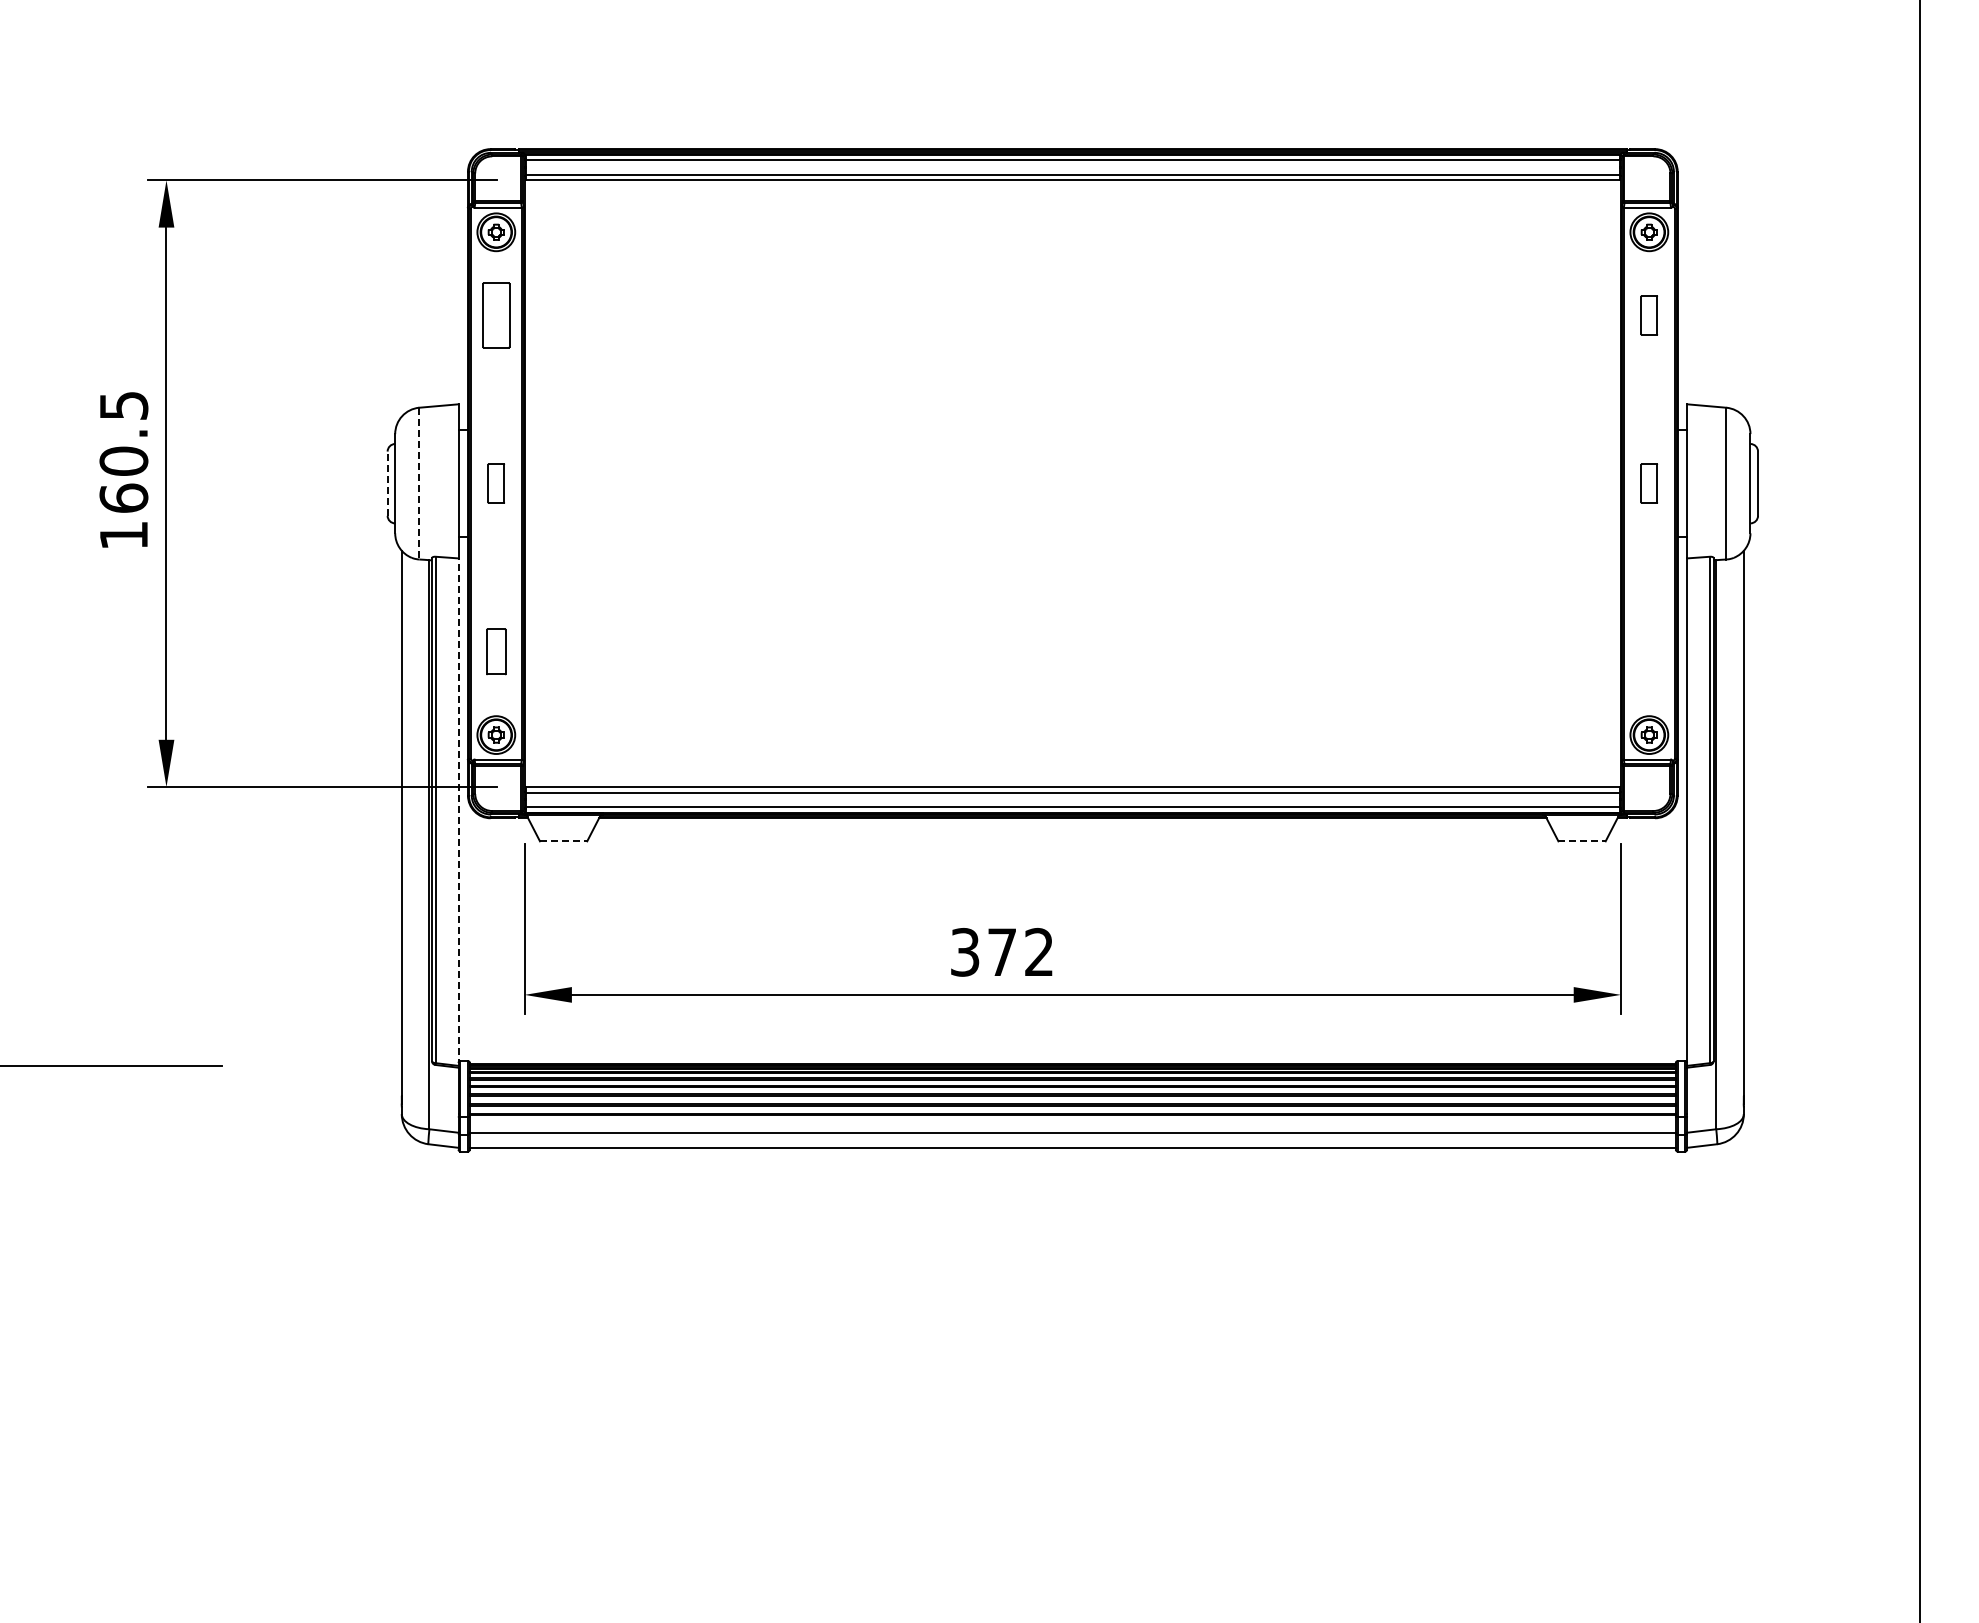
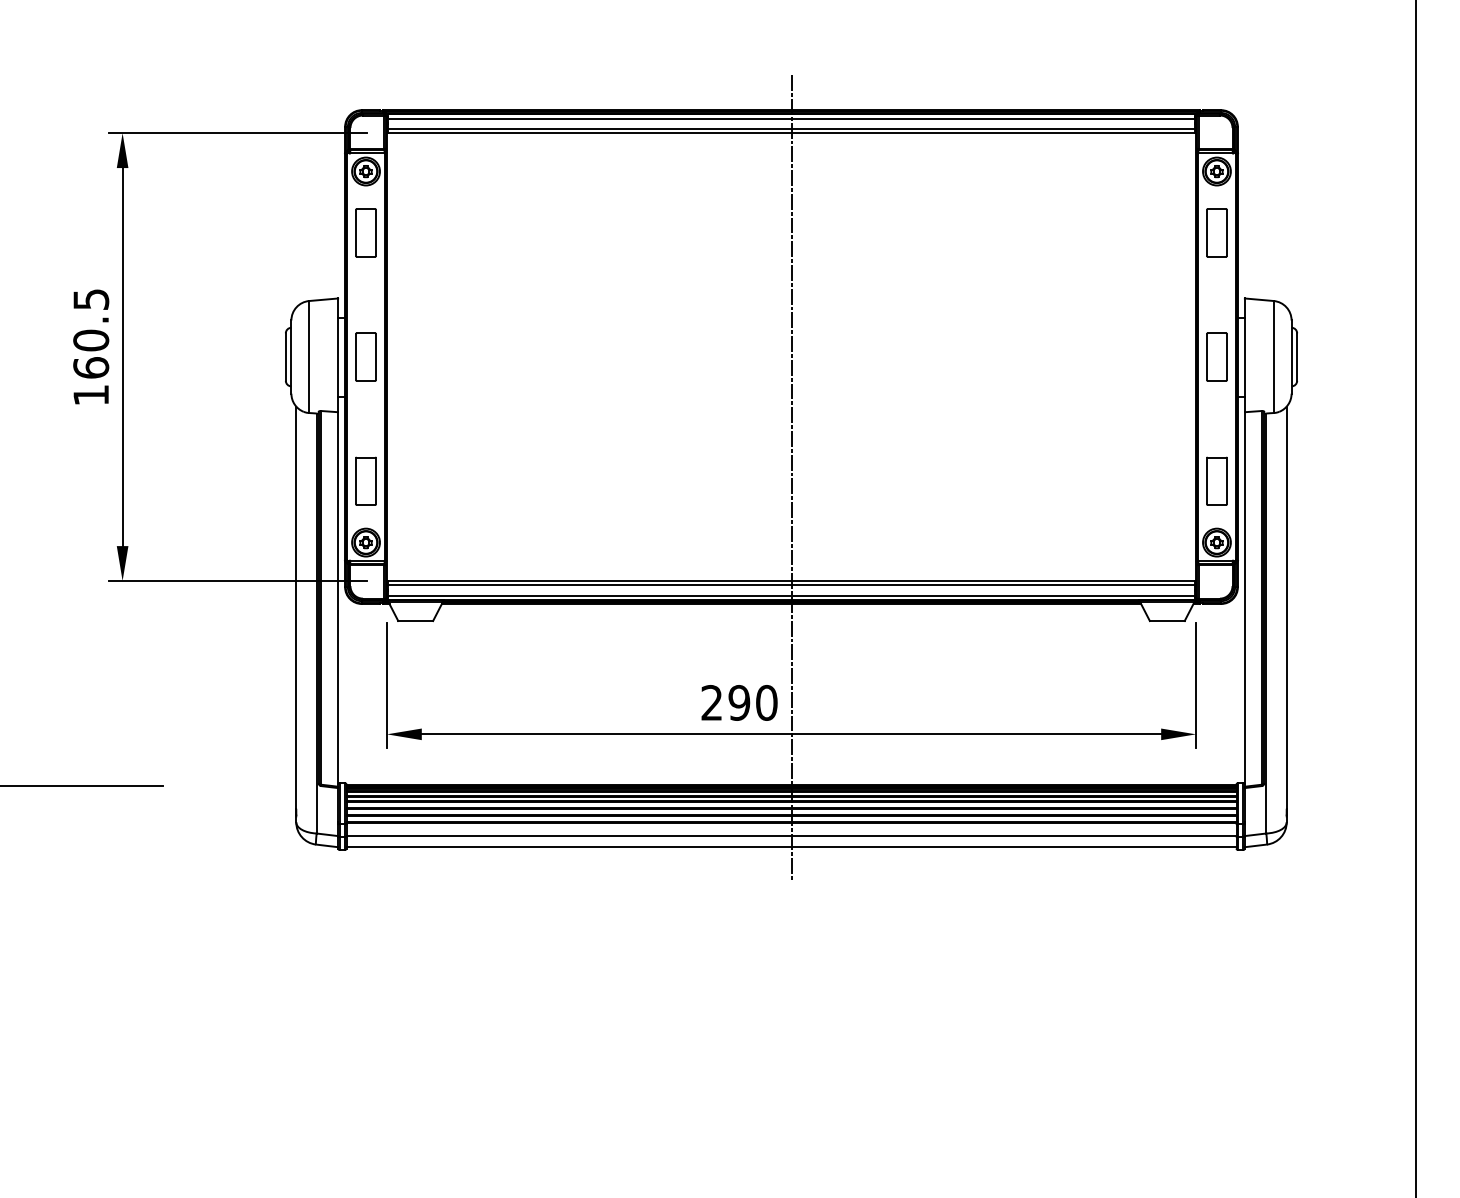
part: (1649, 315) -> (1217, 232), size x1.67
line: (387, 483) -> (285, 356), dashed -> solid
line: (419, 483) -> (309, 356), dashed -> solid
part: (496, 483) -> (366, 356), size x1.67
part: (1649, 483) -> (1217, 356), size x1.67
line: (1072, 648) -> (791, 478), added
part: (496, 651) -> (366, 480), size x1.43
part: (1649, 651) -> (1217, 480), added
line: (458, 812) -> (338, 599), dashed -> solid
line: (563, 841) -> (415, 621), dashed -> solid
line: (1582, 841) -> (1167, 621), dashed -> solid
text: (1002, 951) -> (739, 702), 372 -> 290

